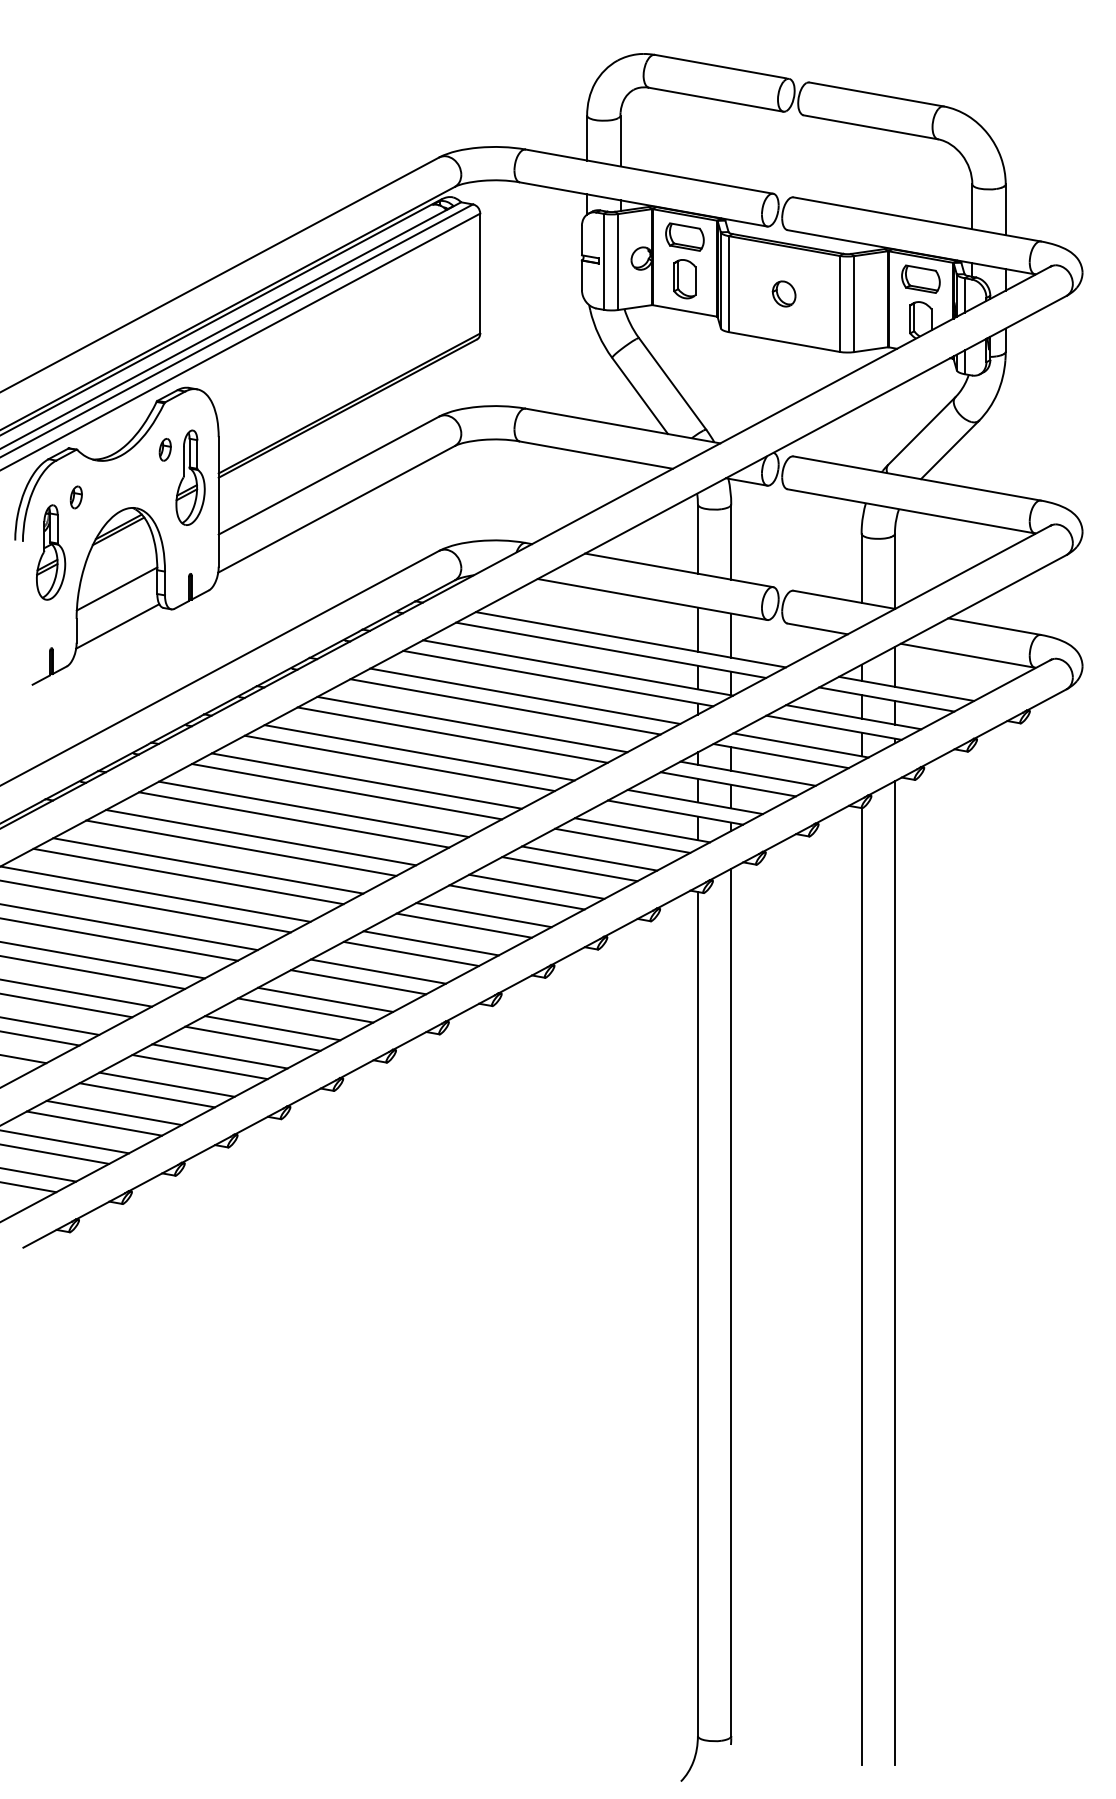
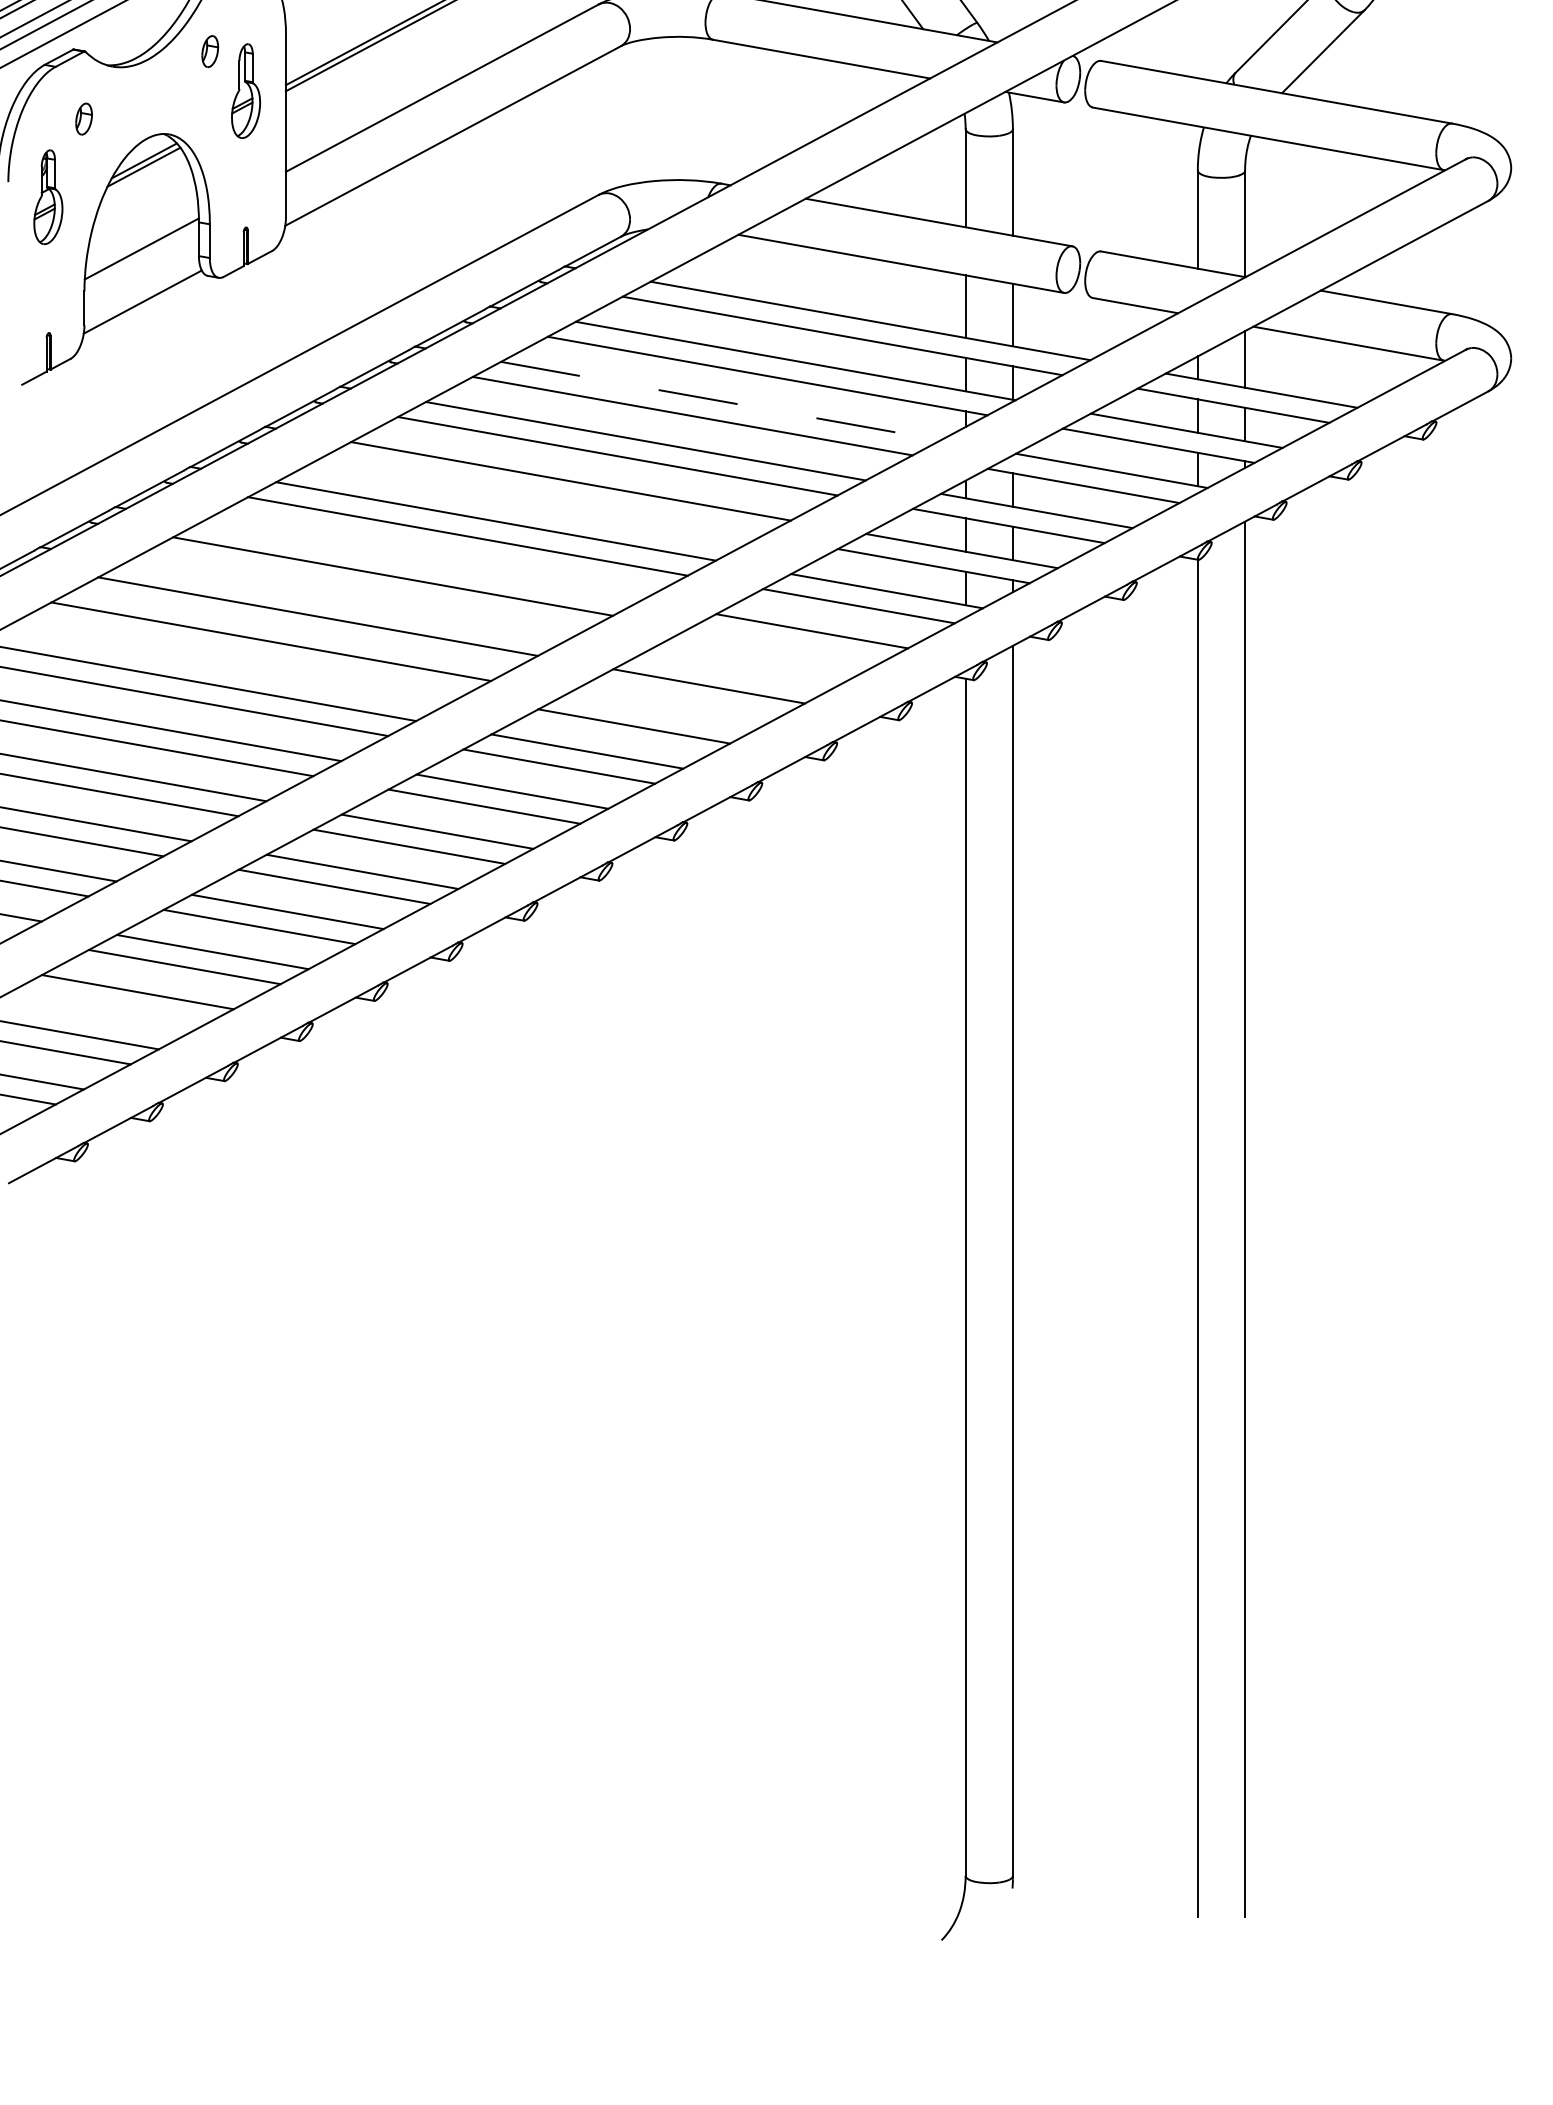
part: (190, 477) -> (245, 90), size x0.7
part: (51, 552) -> (48, 197), size x0.7
line: (525, 696) -> (721, 401), solid -> dashed
line: (399, 763) -> (542, 496), removed
line: (313, 809) -> (420, 561), removed
line: (261, 837) -> (346, 601), removed
line: (569, 869) -> (783, 646), removed
line: (188, 876) -> (243, 656), removed
line: (536, 886) -> (736, 670), removed
line: (483, 915) -> (661, 712), removed
line: (94, 1123) -> (109, 1007), removed

